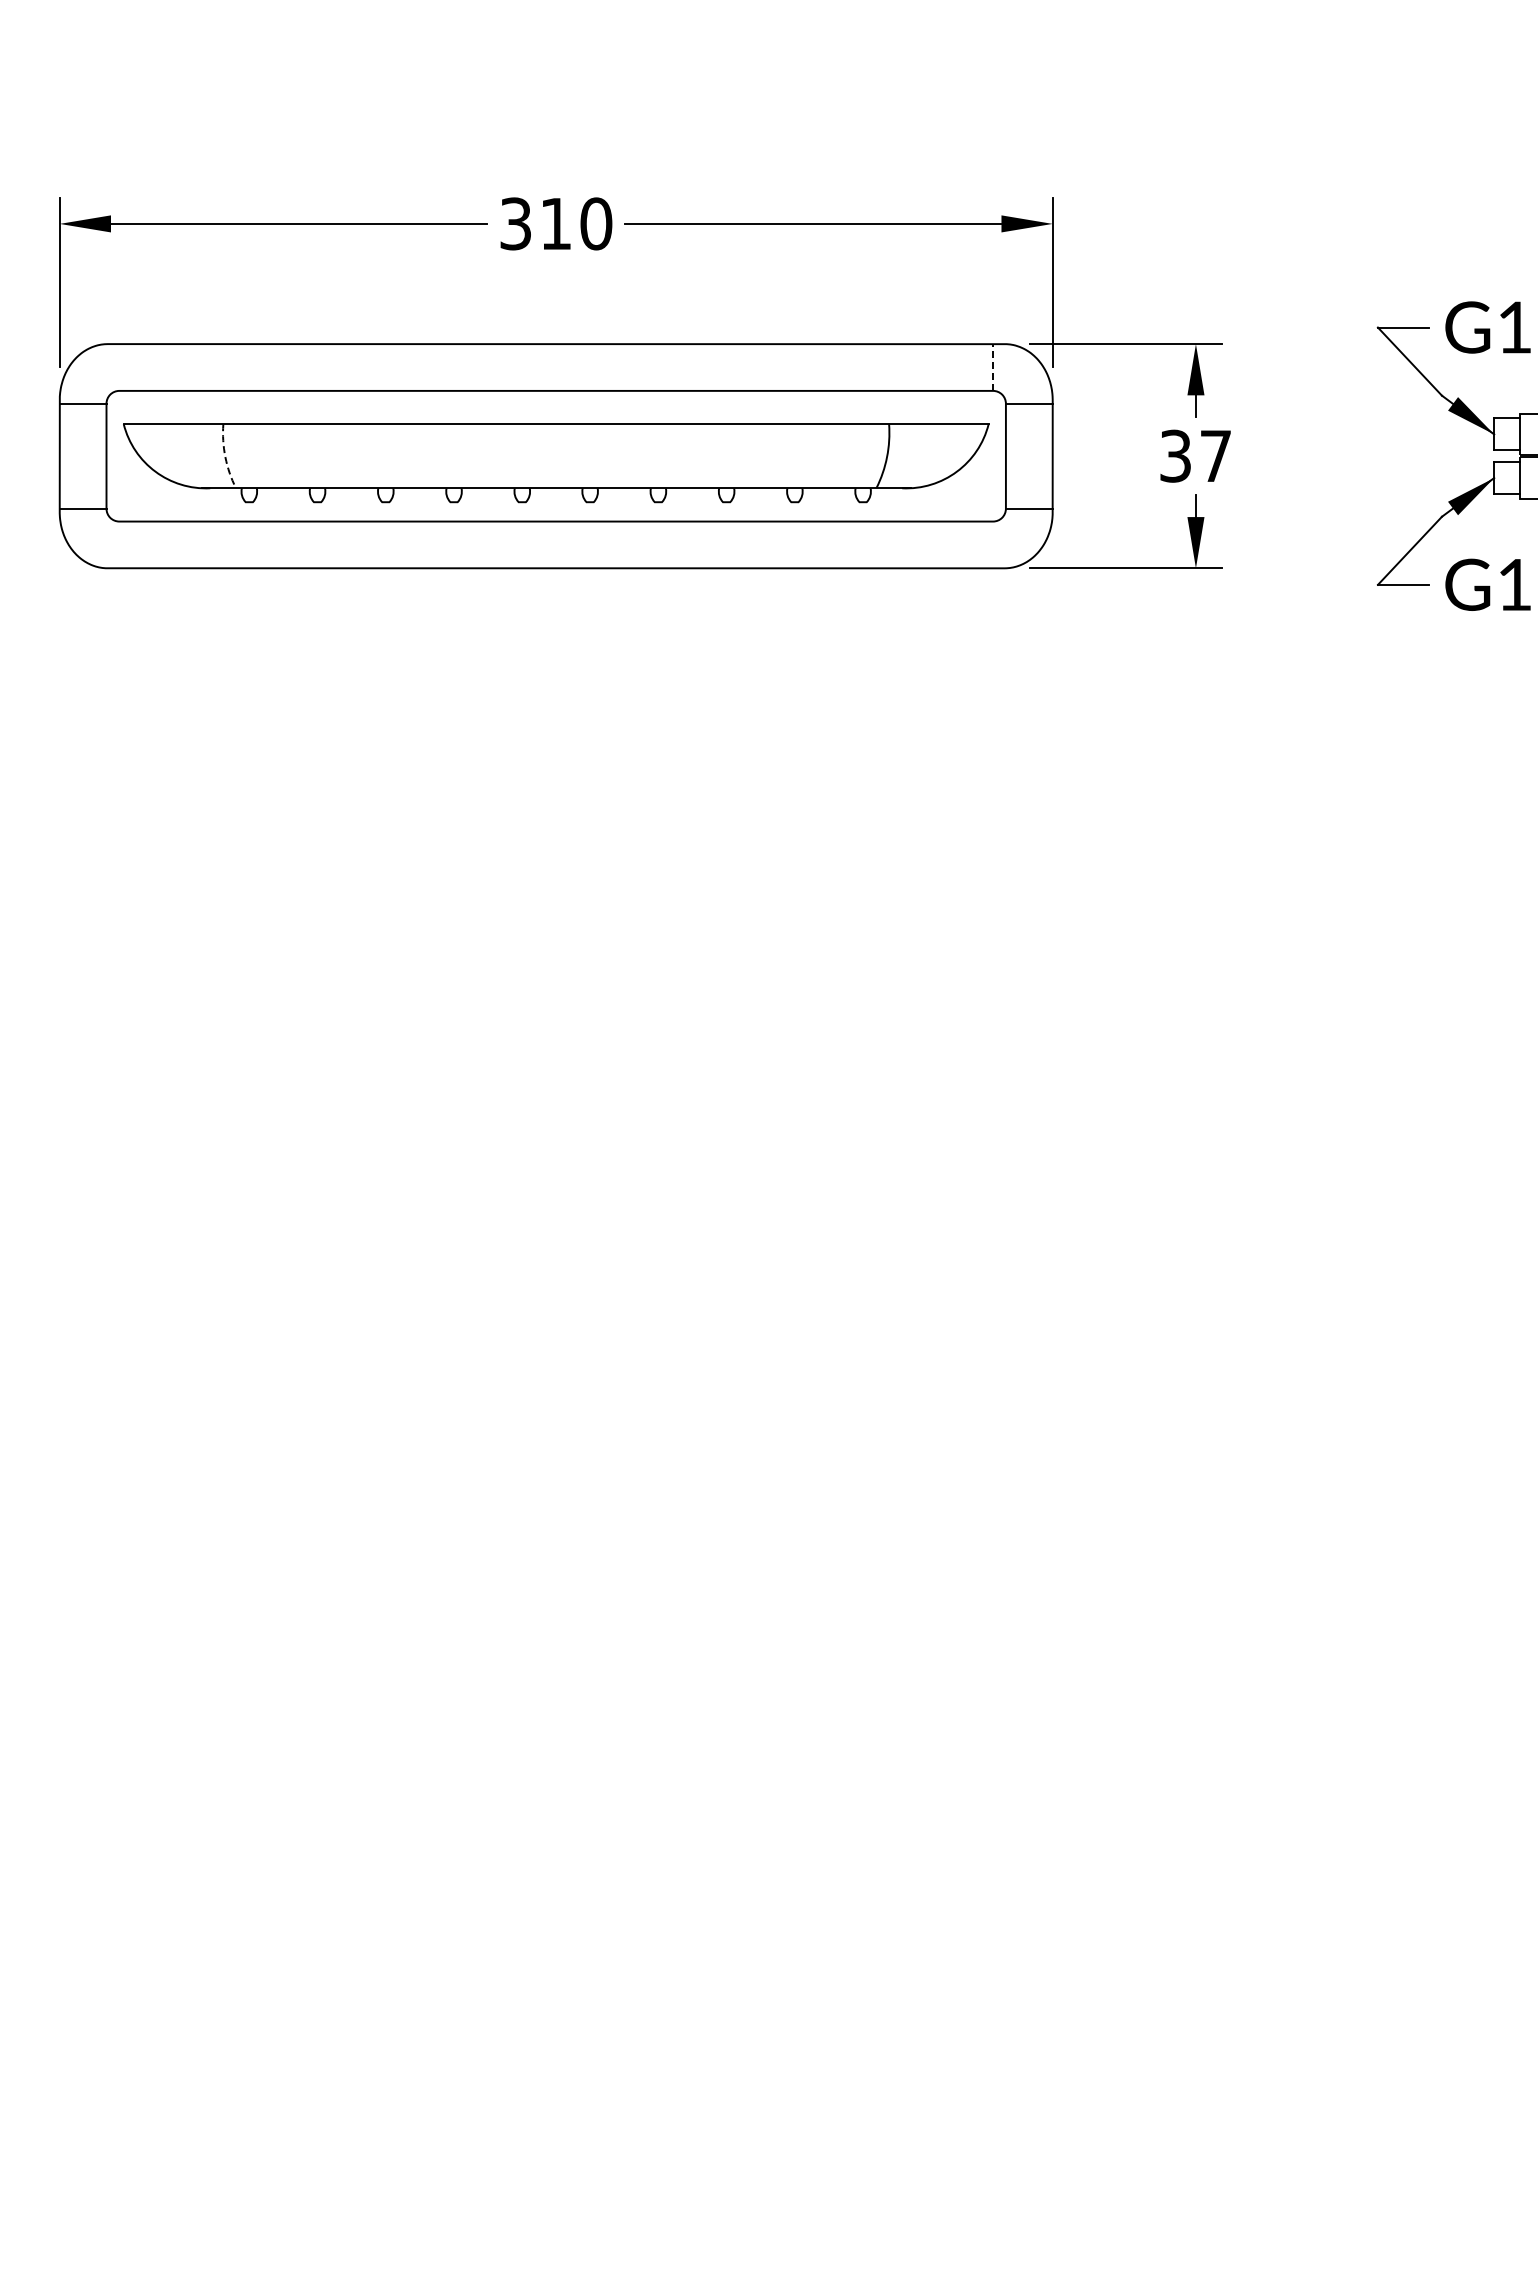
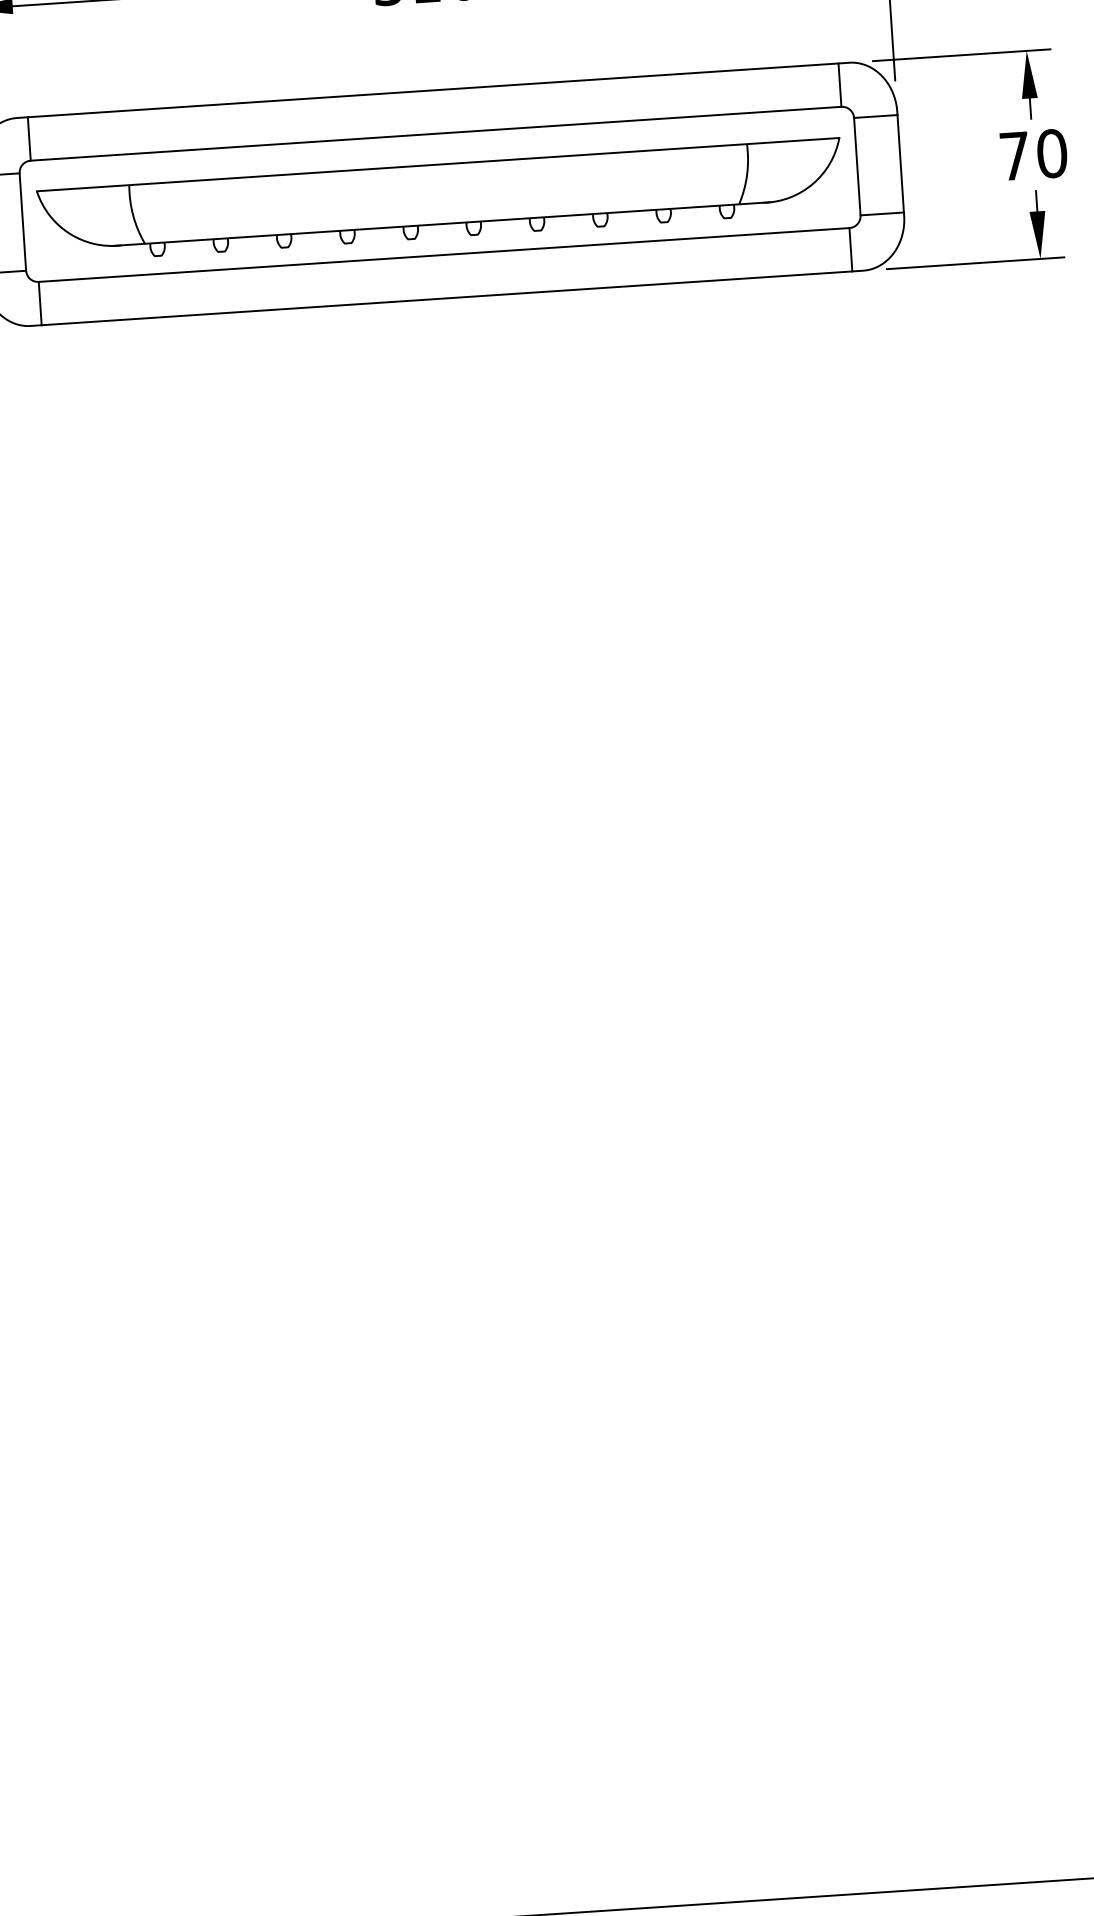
line: (119, 367) -> (29, 138), added
line: (993, 367) -> (840, 85), dashed -> solid
text: (1195, 455) -> (1033, 154), 37 -> 70
arc: (225, 457) -> (133, 215), dashed -> solid
line: (119, 544) -> (40, 303), added
line: (993, 544) -> (851, 249), added

